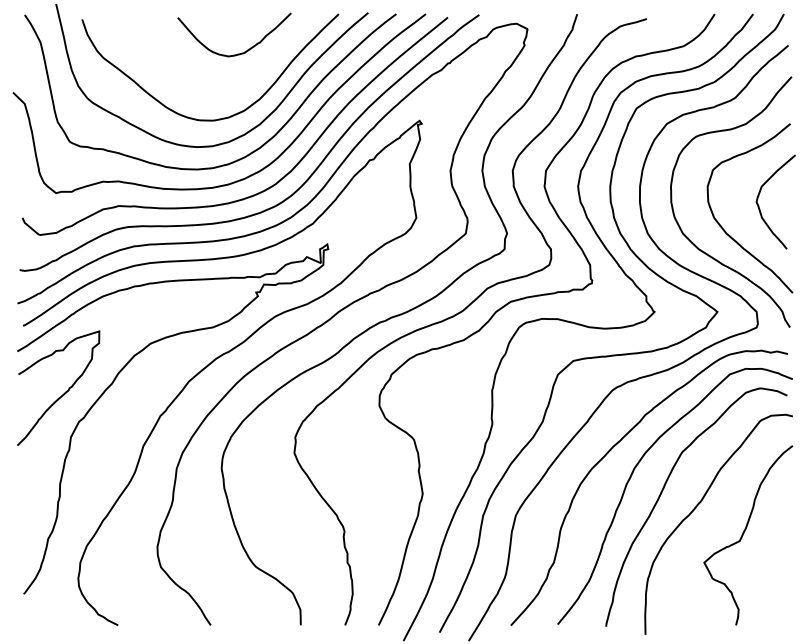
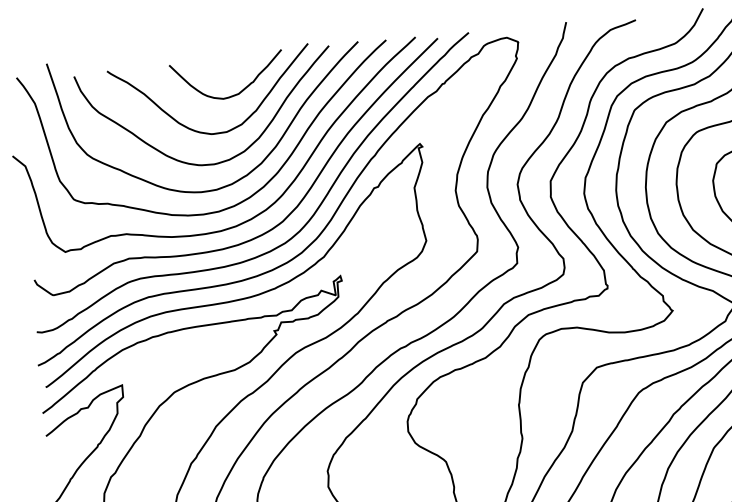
curve: (206, 87) -> (204, 131), added

